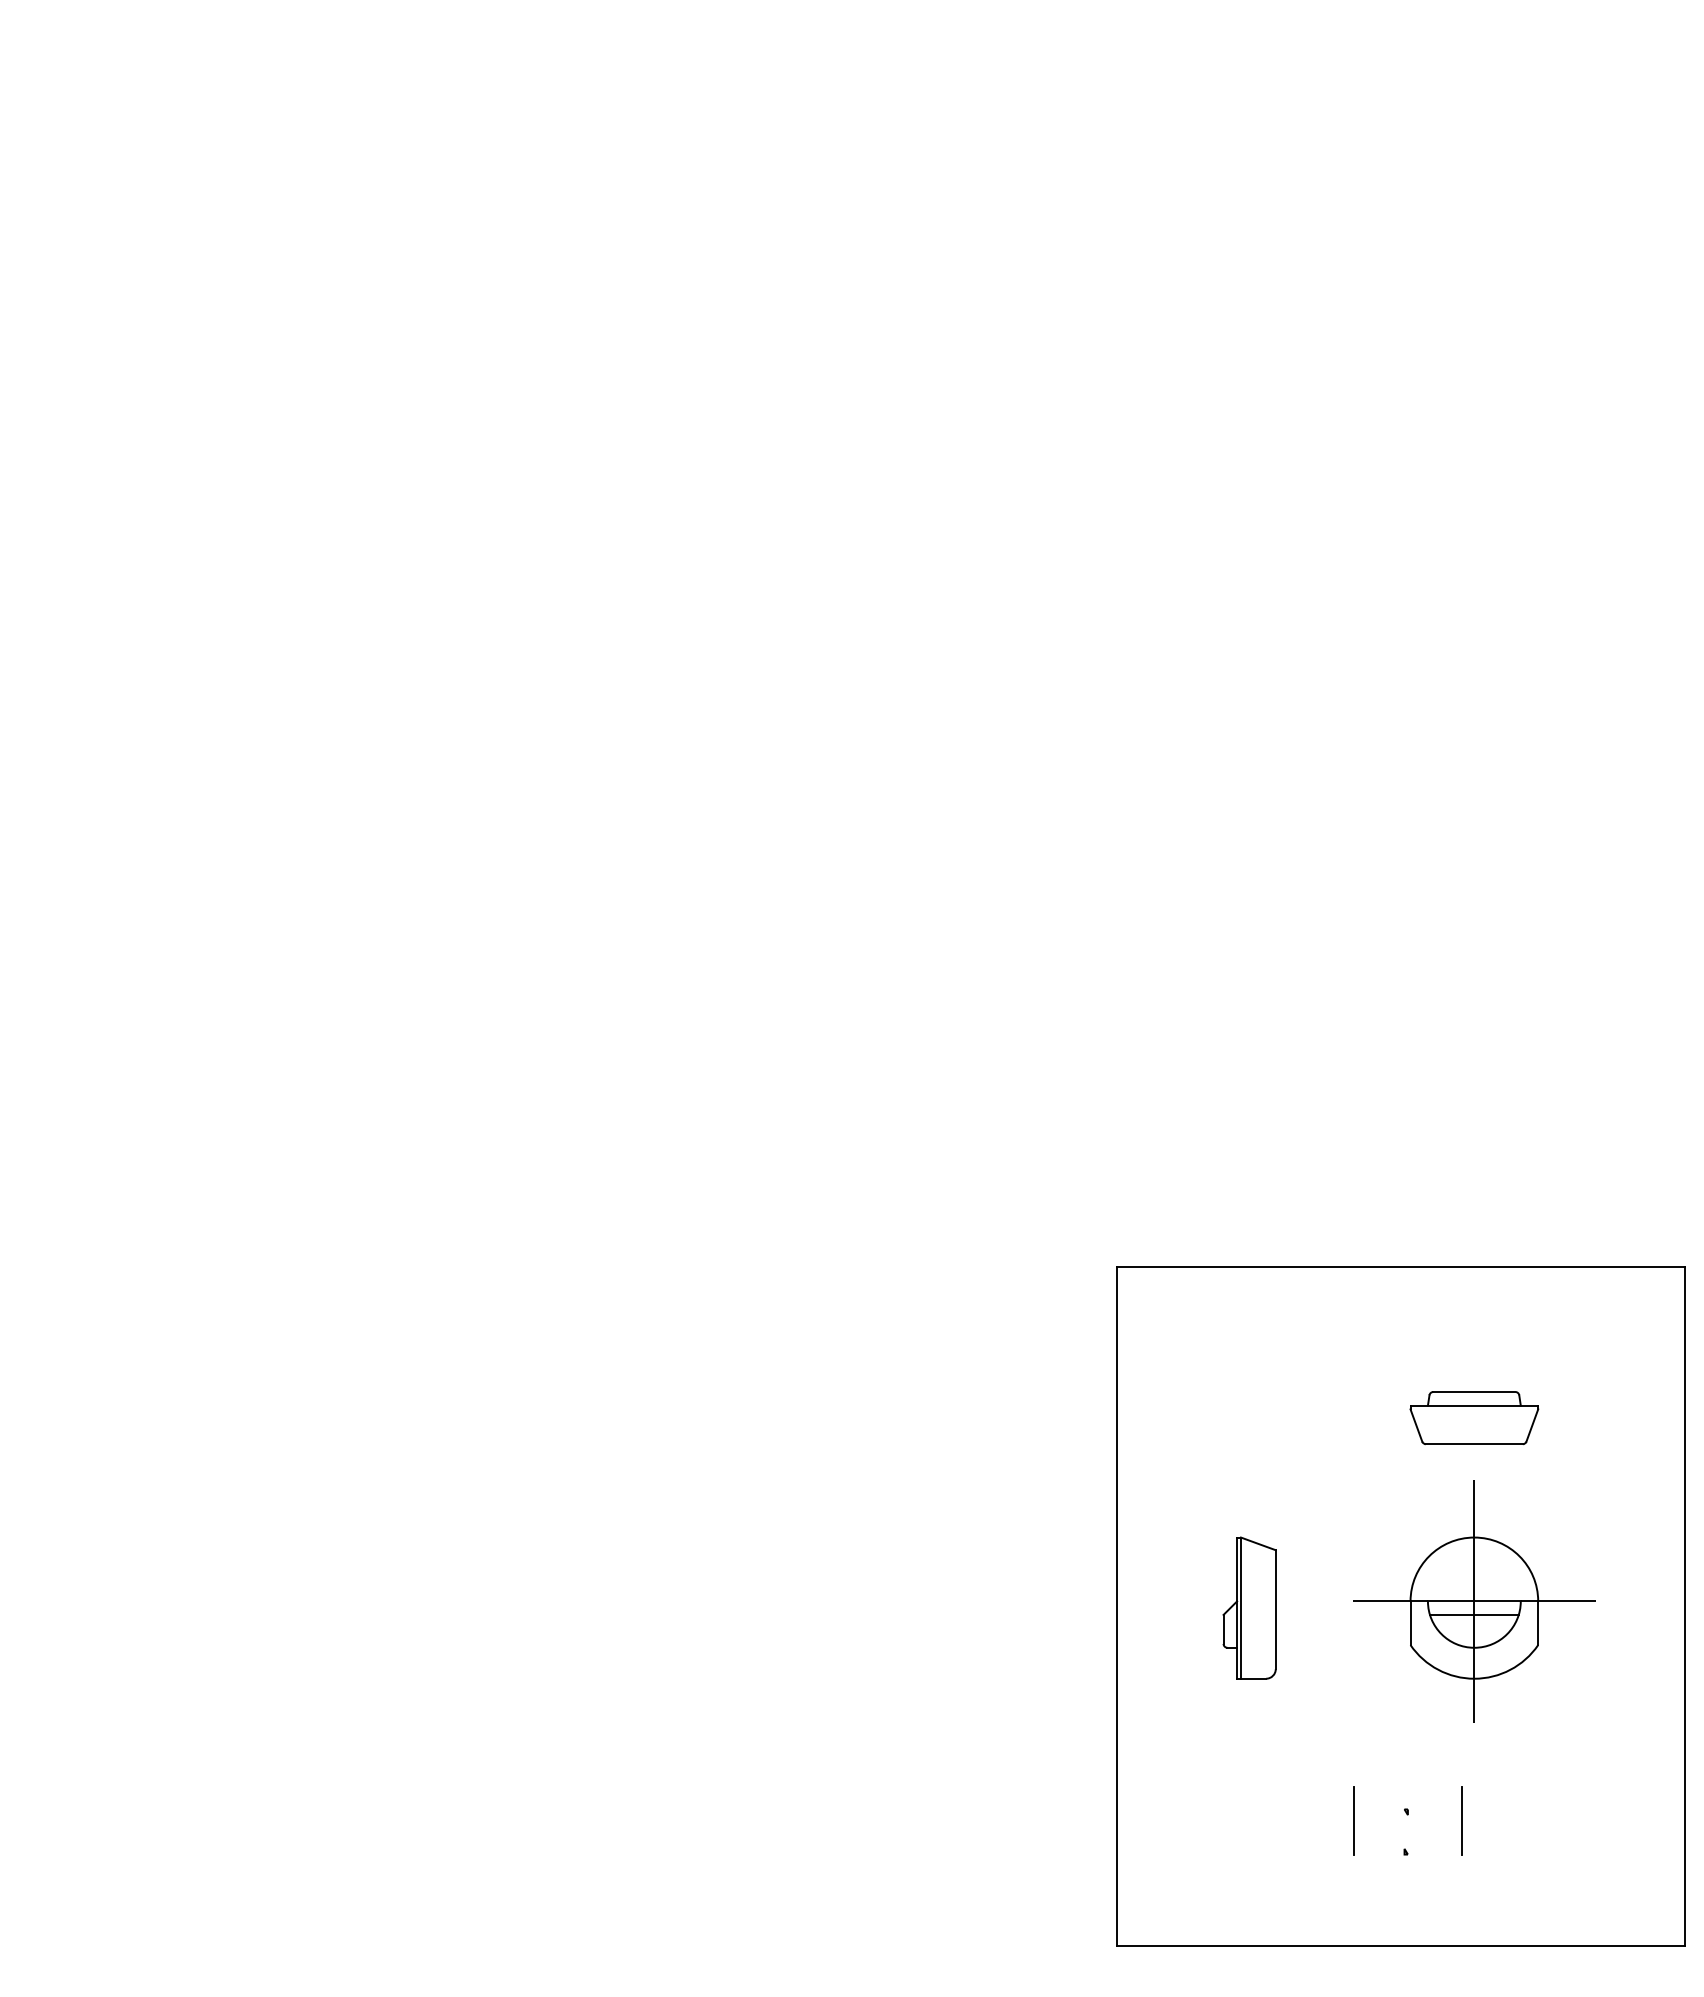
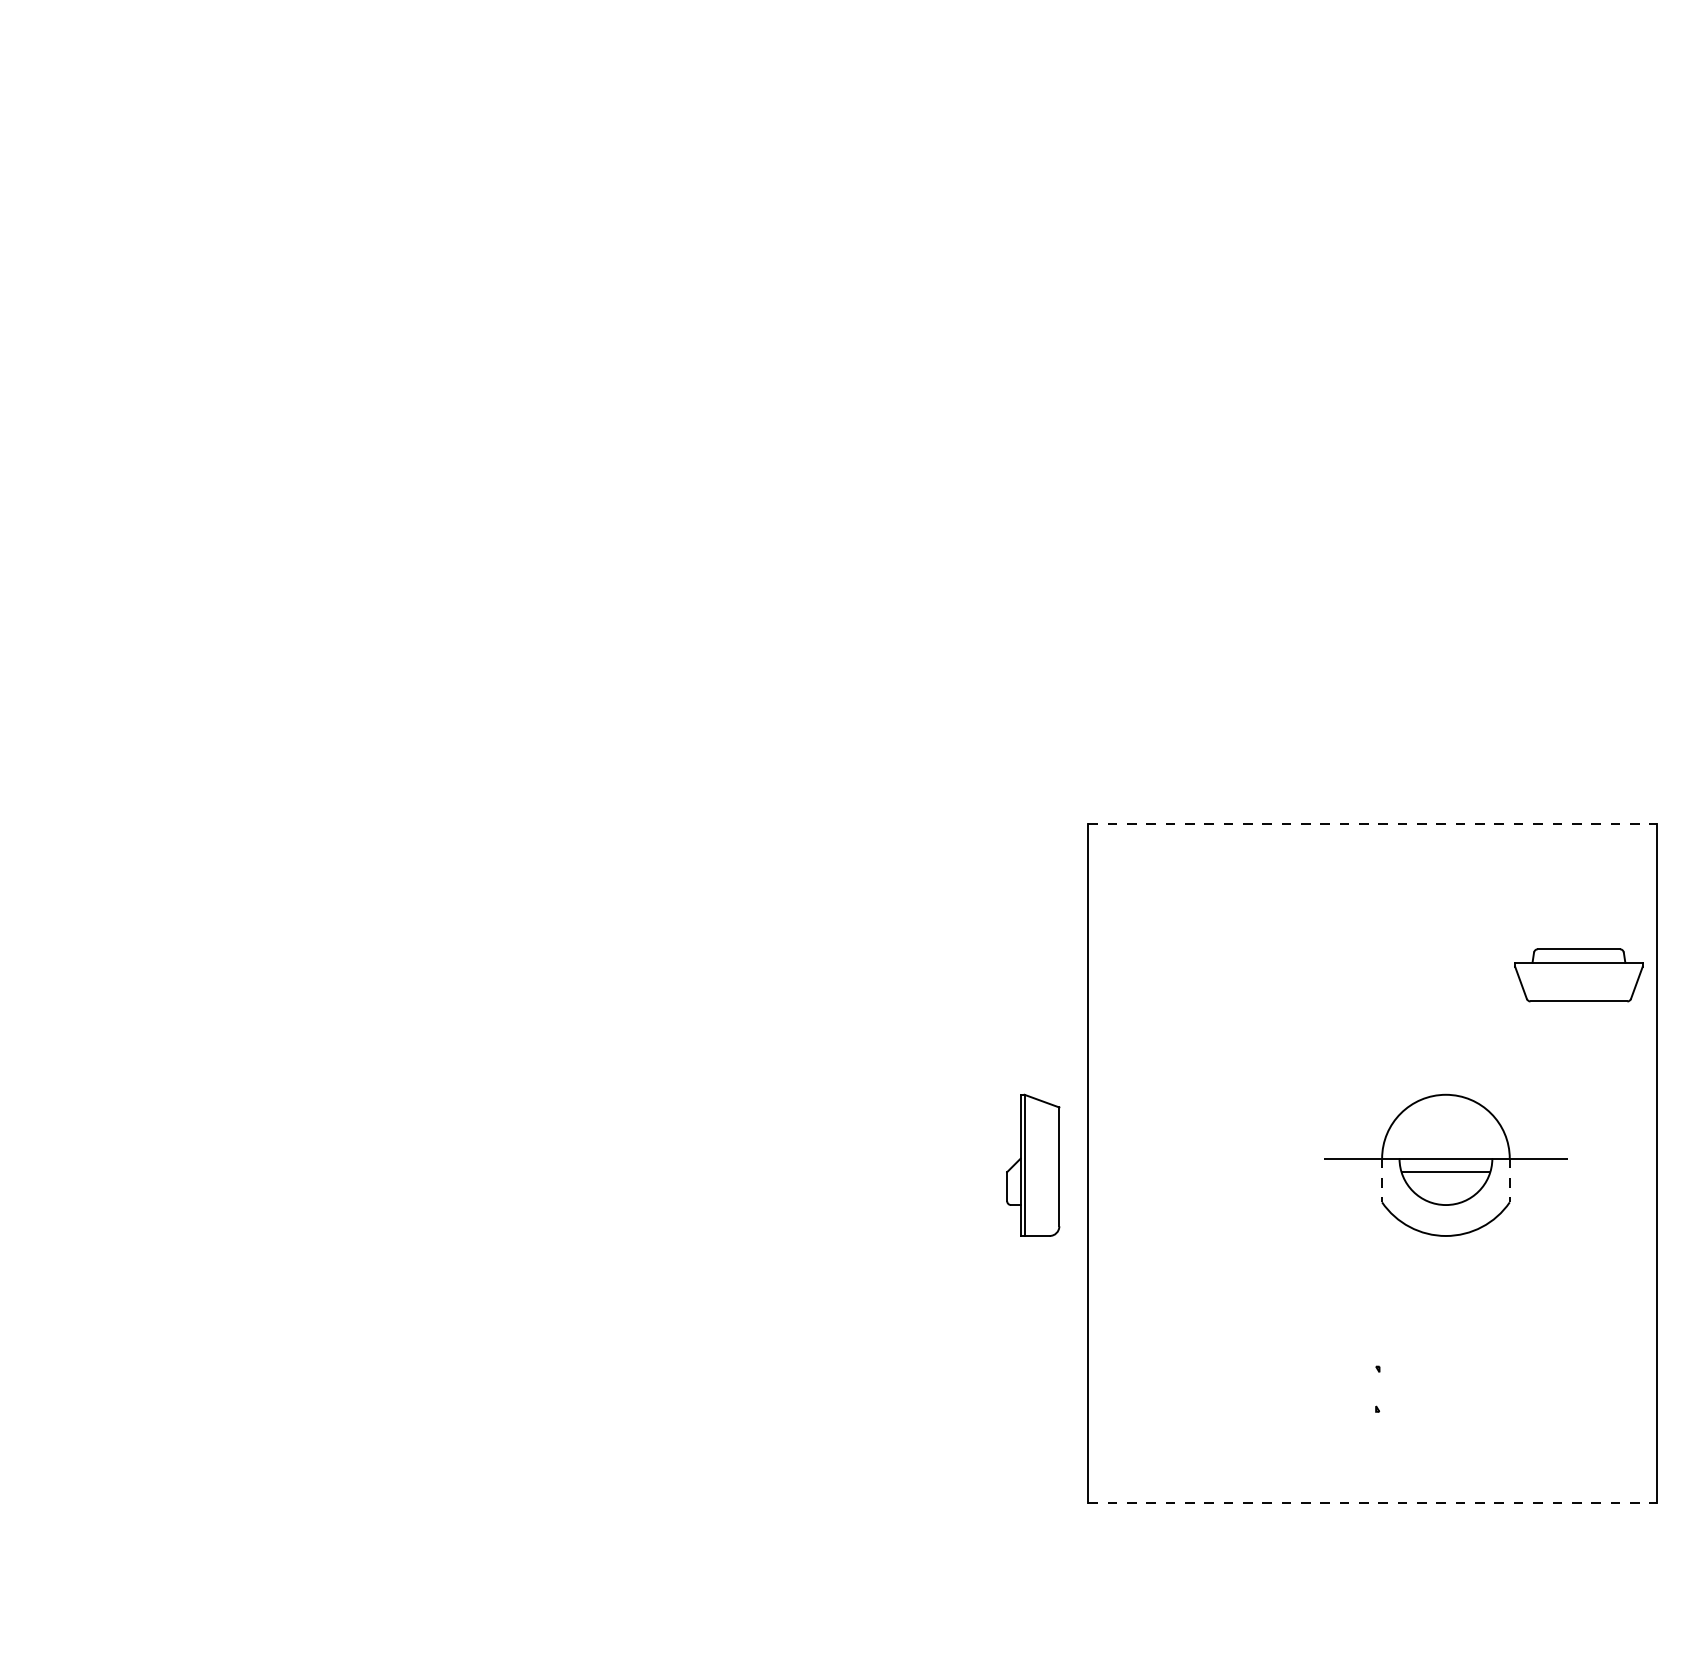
line: (1401, 1266) -> (1373, 823), solid -> dashed
part: (1474, 1418) -> (1579, 975), moved
line: (1474, 1601) -> (1446, 1158), removed
part: (1249, 1607) -> (1033, 1164), moved
line: (1410, 1623) -> (1382, 1180), solid -> dashed
line: (1538, 1623) -> (1510, 1180), solid -> dashed
line: (1353, 1820) -> (1325, 1377), removed
line: (1462, 1820) -> (1434, 1377), removed
line: (1401, 1945) -> (1373, 1502), solid -> dashed

